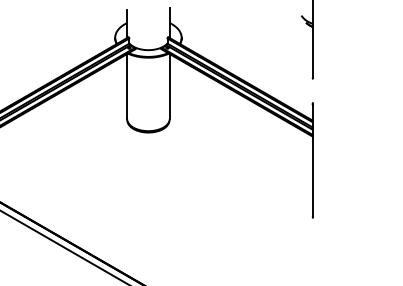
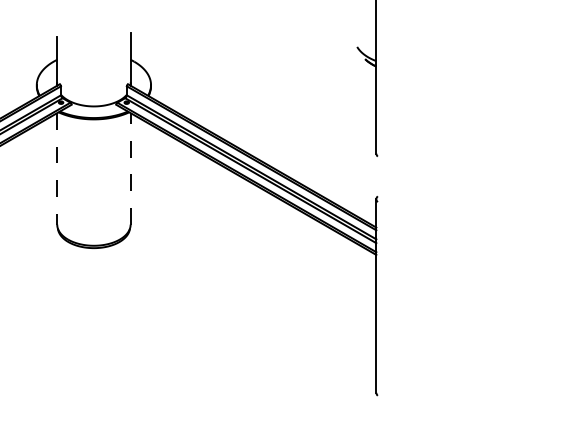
line: (169, 85) -> (130, 167), solid -> dashed
line: (127, 86) -> (57, 168), solid -> dashed

